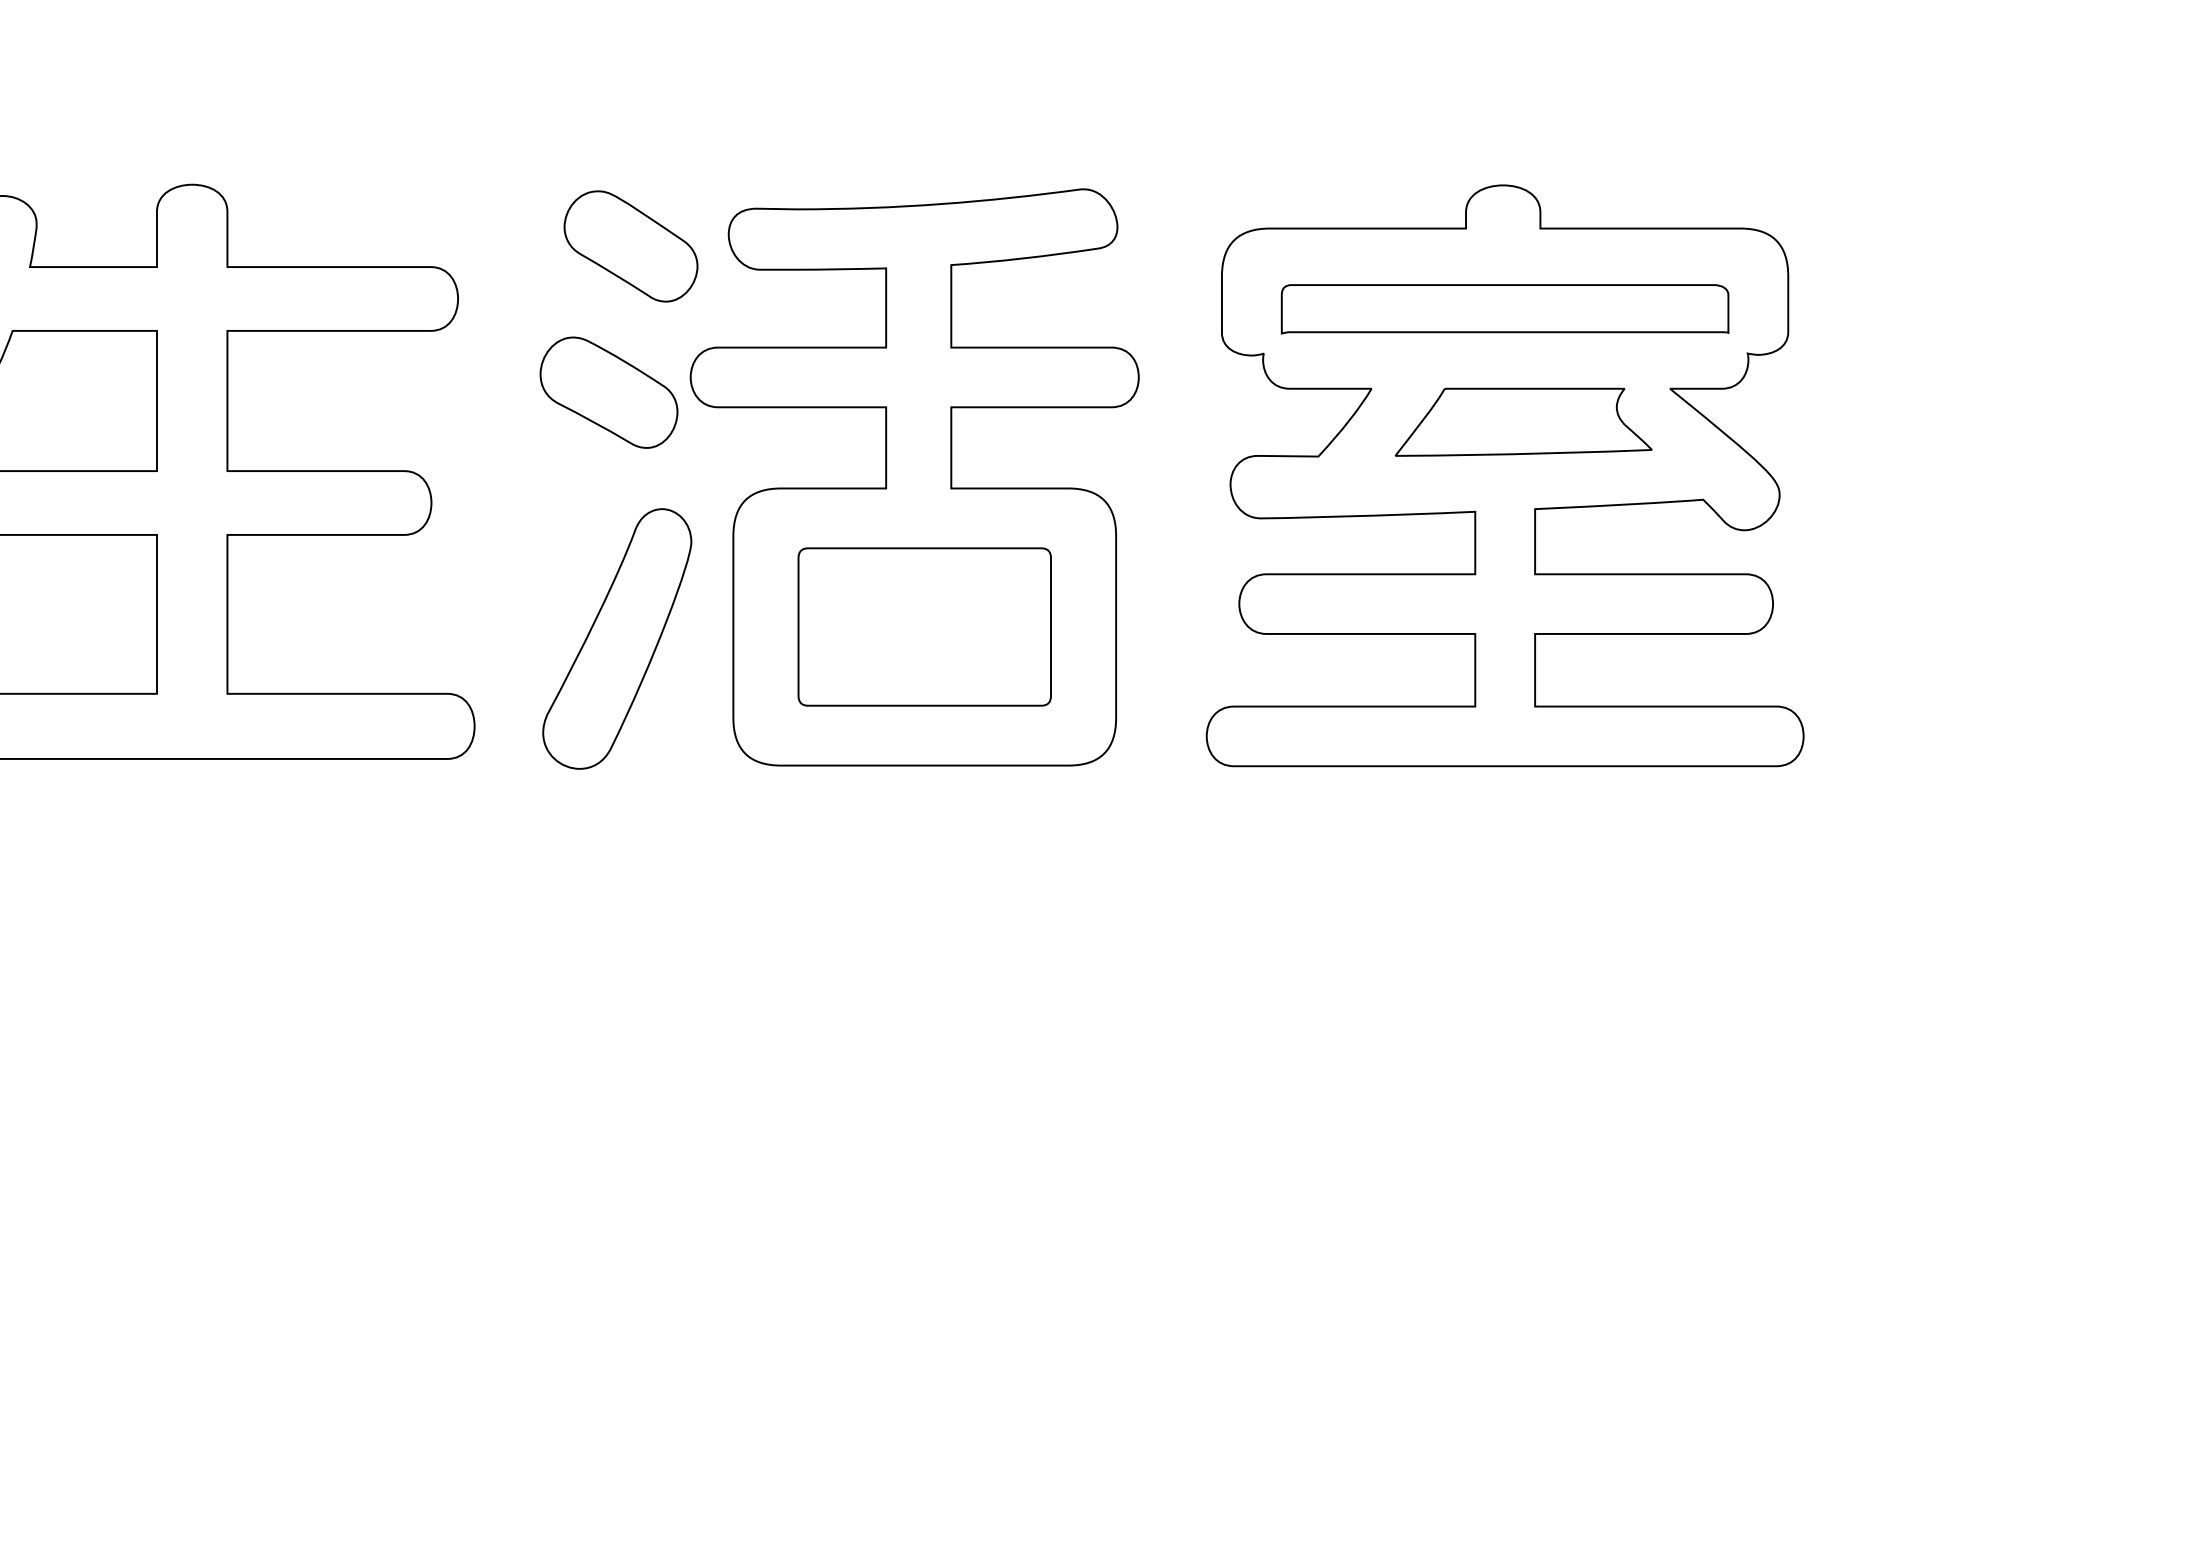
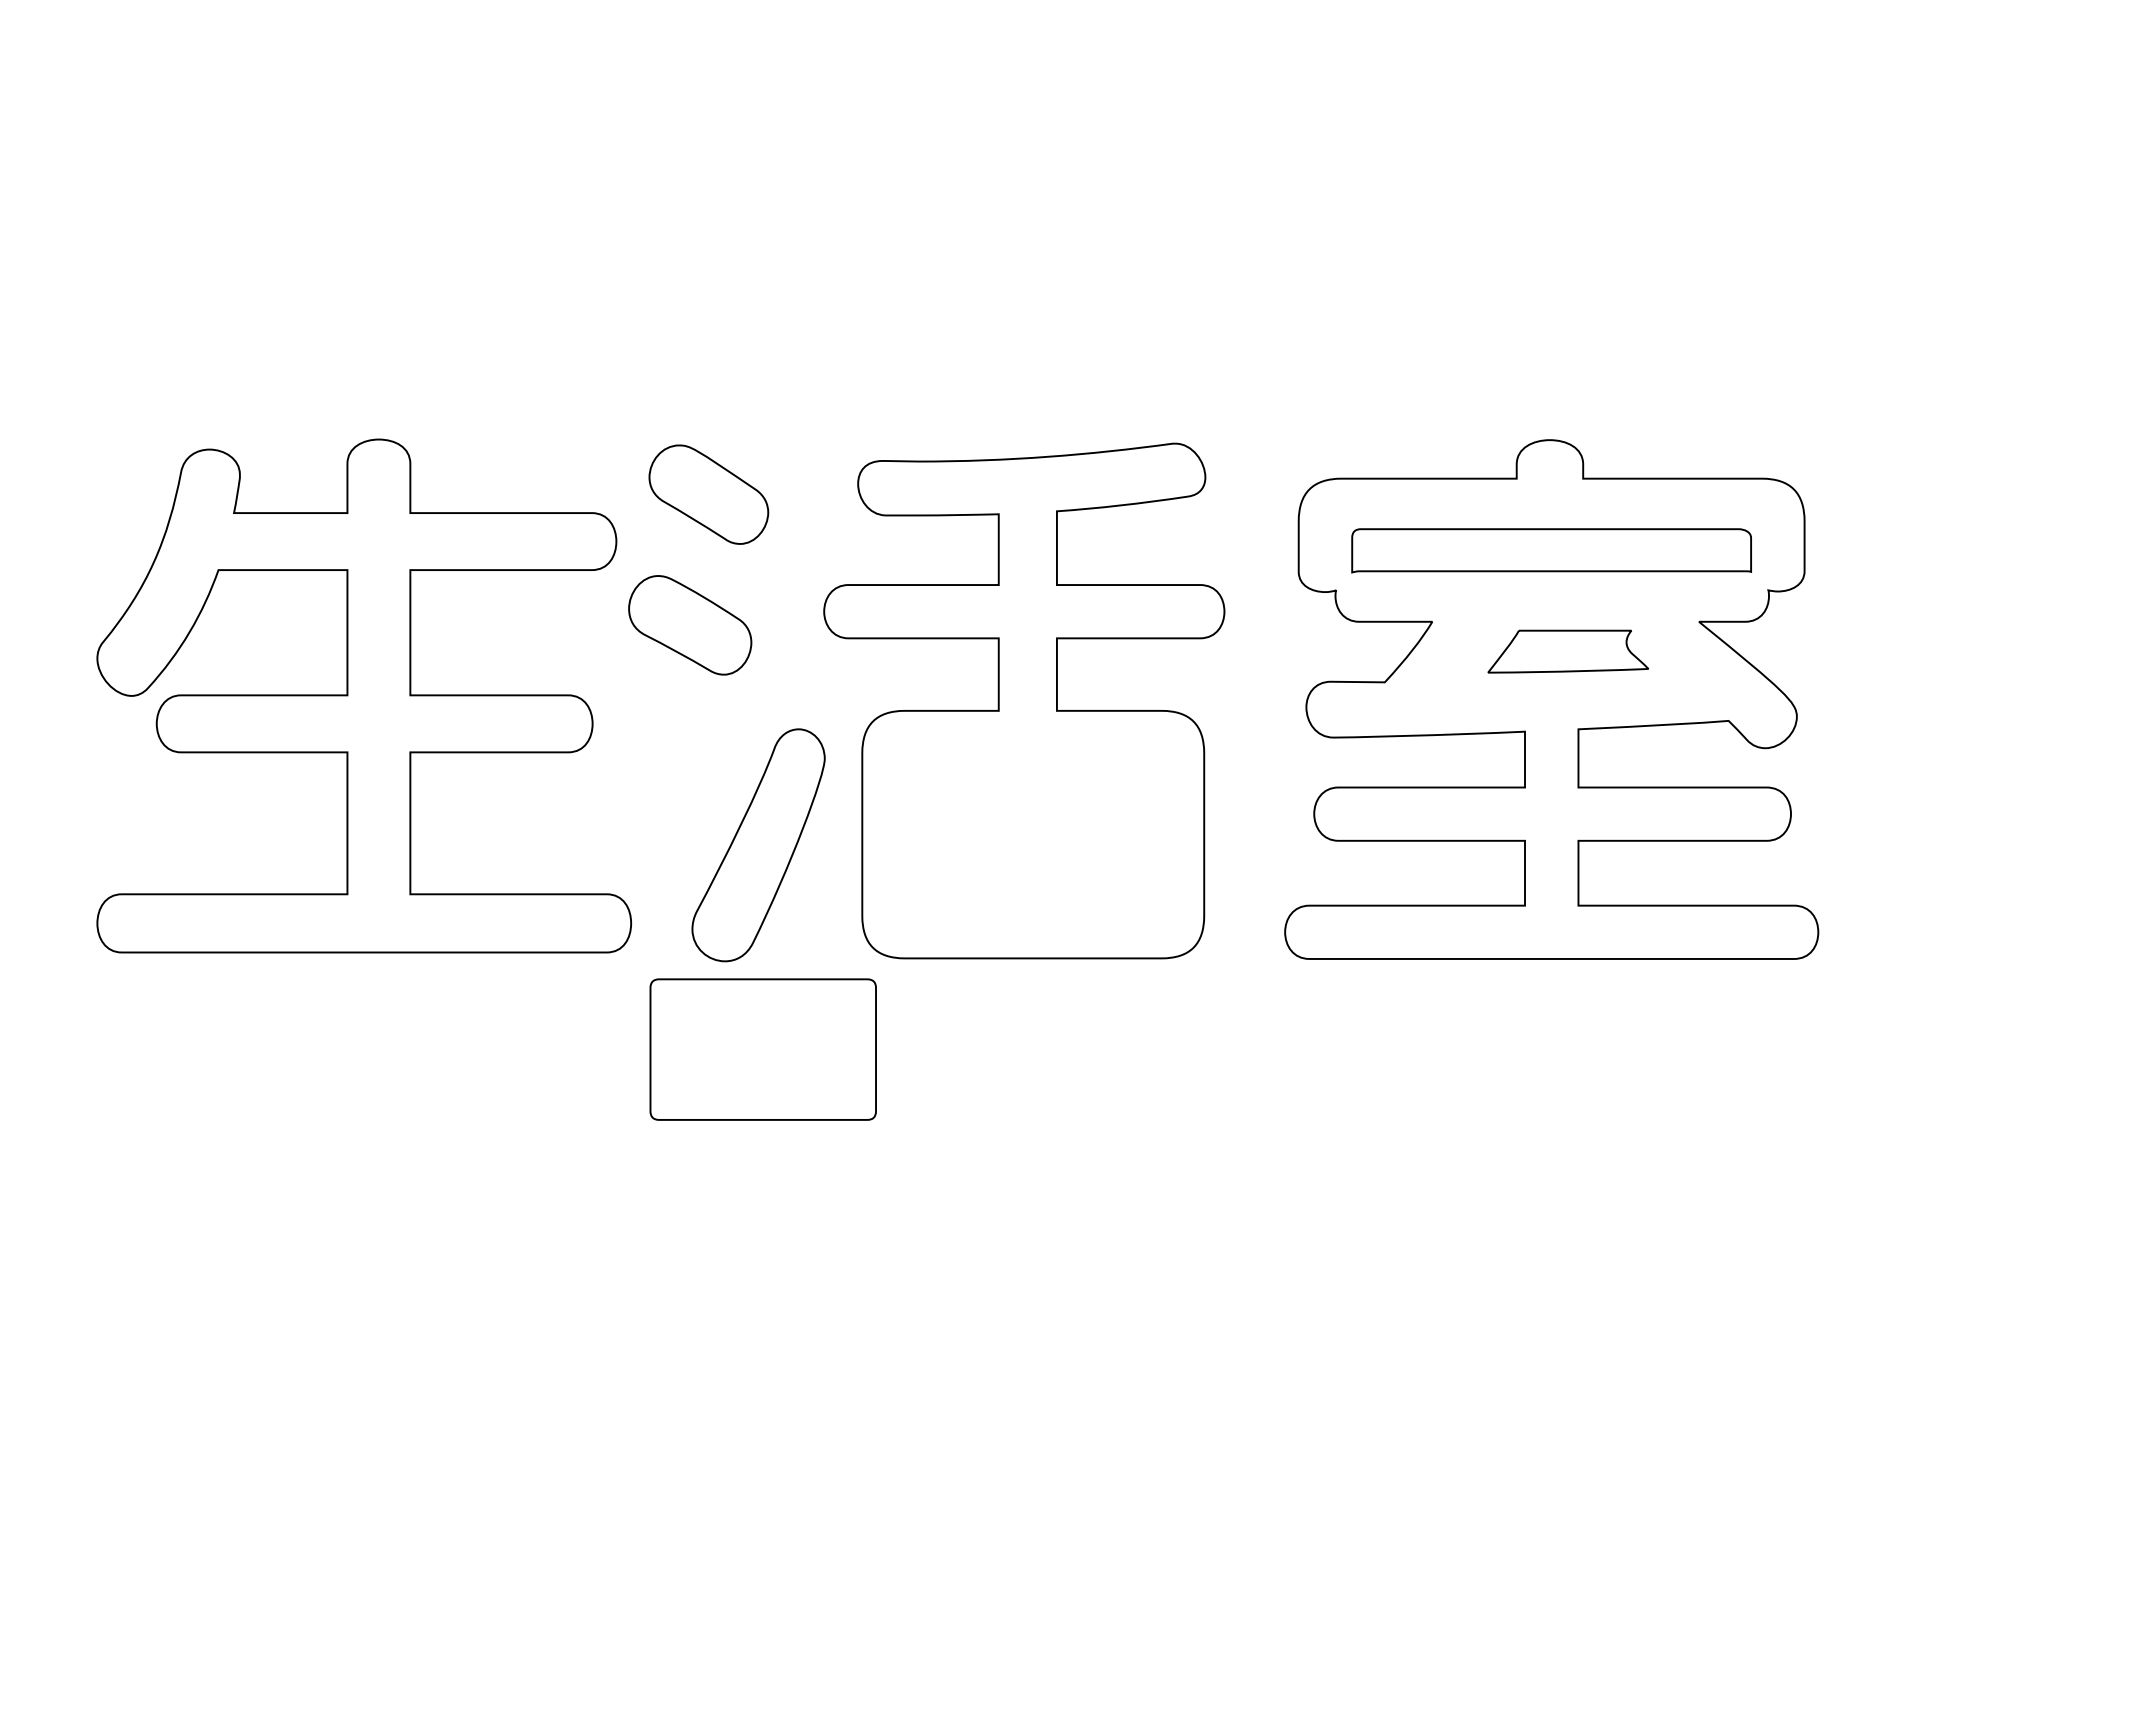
part: (630, 246) -> (708, 494), moved
part: (609, 392) -> (690, 625), moved
part: (1523, 422) -> (1568, 651), size x0.7
part: (923, 626) -> (762, 1049), moved

